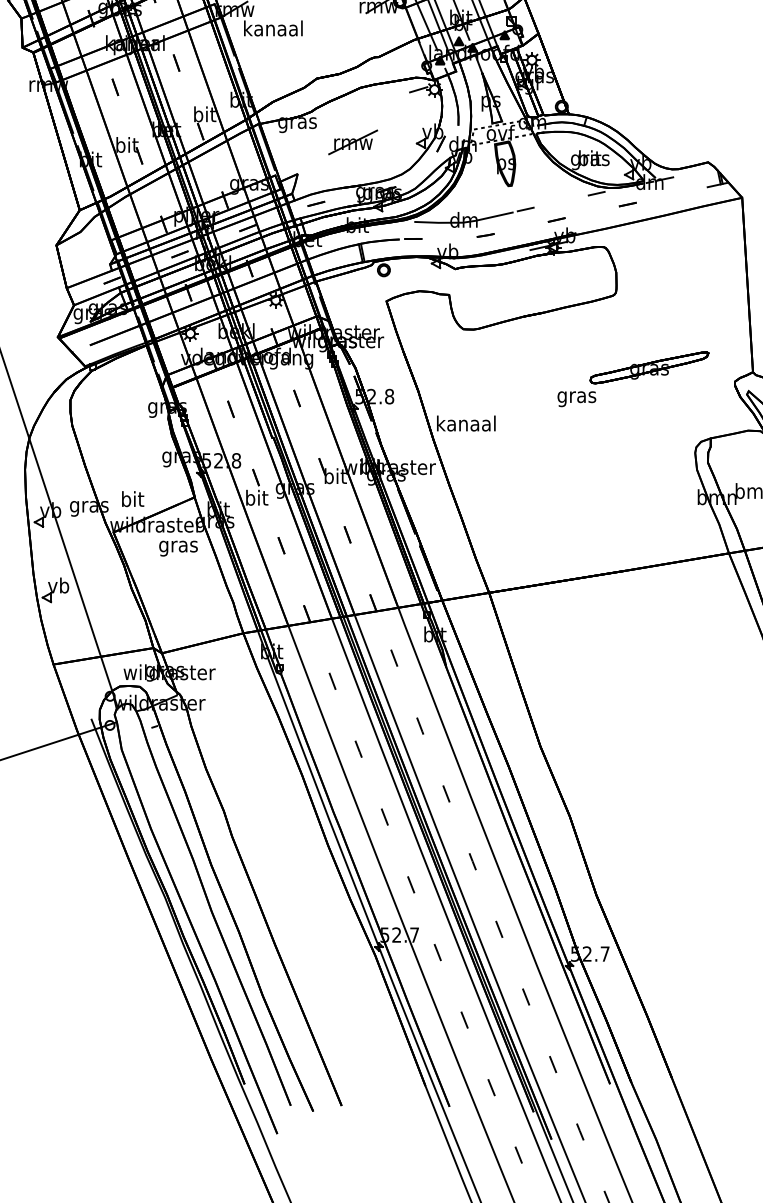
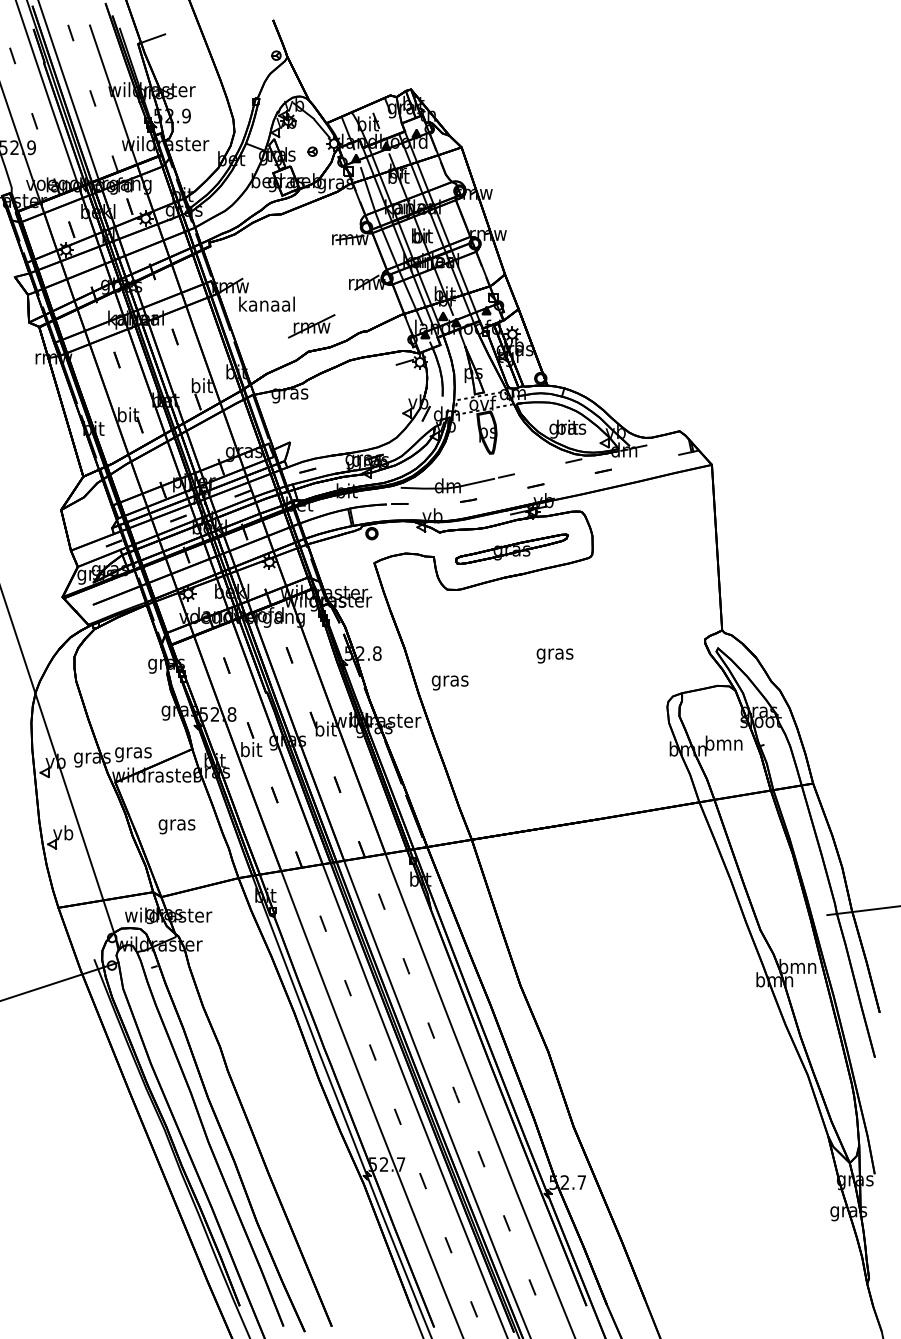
part: (352, 142) -> (311, 326), moved
part: (649, 367) -> (511, 548), moved
text: (465, 425) -> (449, 680), kanaal -> gras
text: (132, 500) -> (133, 752), bit -> gras
text: (177, 548) -> (176, 826), moved

